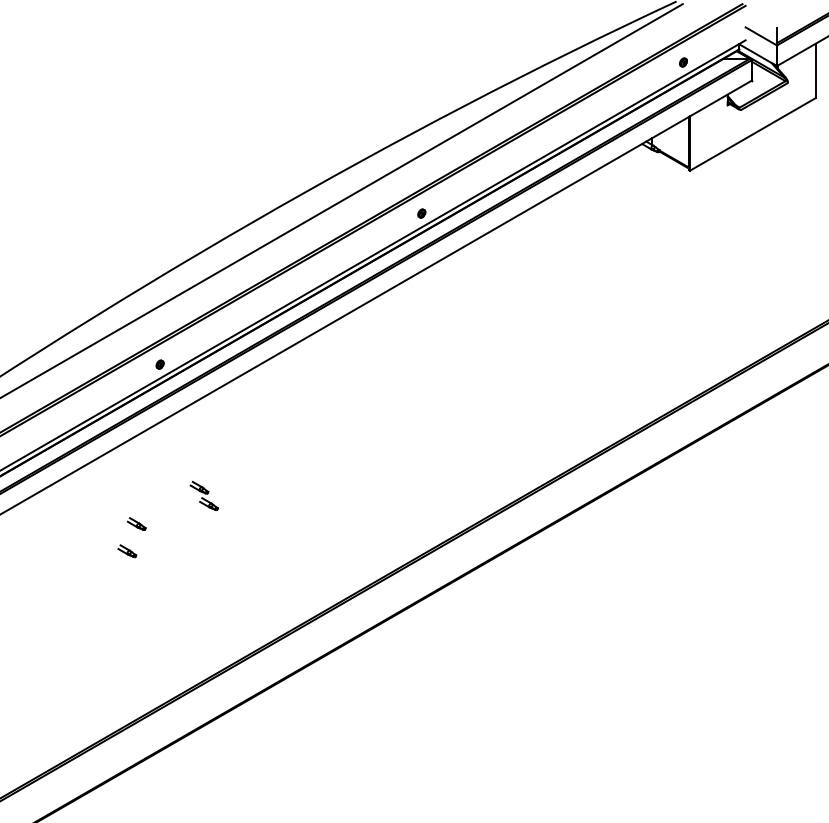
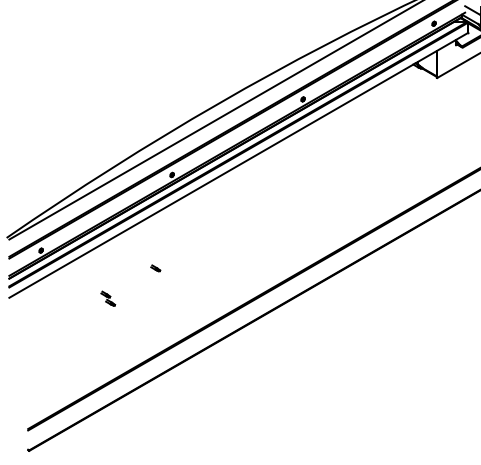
part: (204, 495) -> (108, 298), moved
part: (136, 523) -> (160, 254), removed

